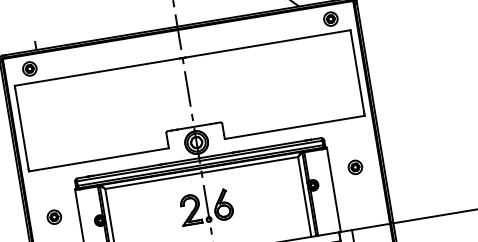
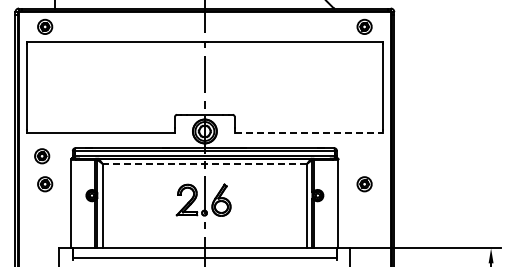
line: (295, 127) -> (309, 132), solid -> dashed
line: (201, 172) -> (204, 163), solid -> dashed
part: (47, 191) -> (42, 156), added

